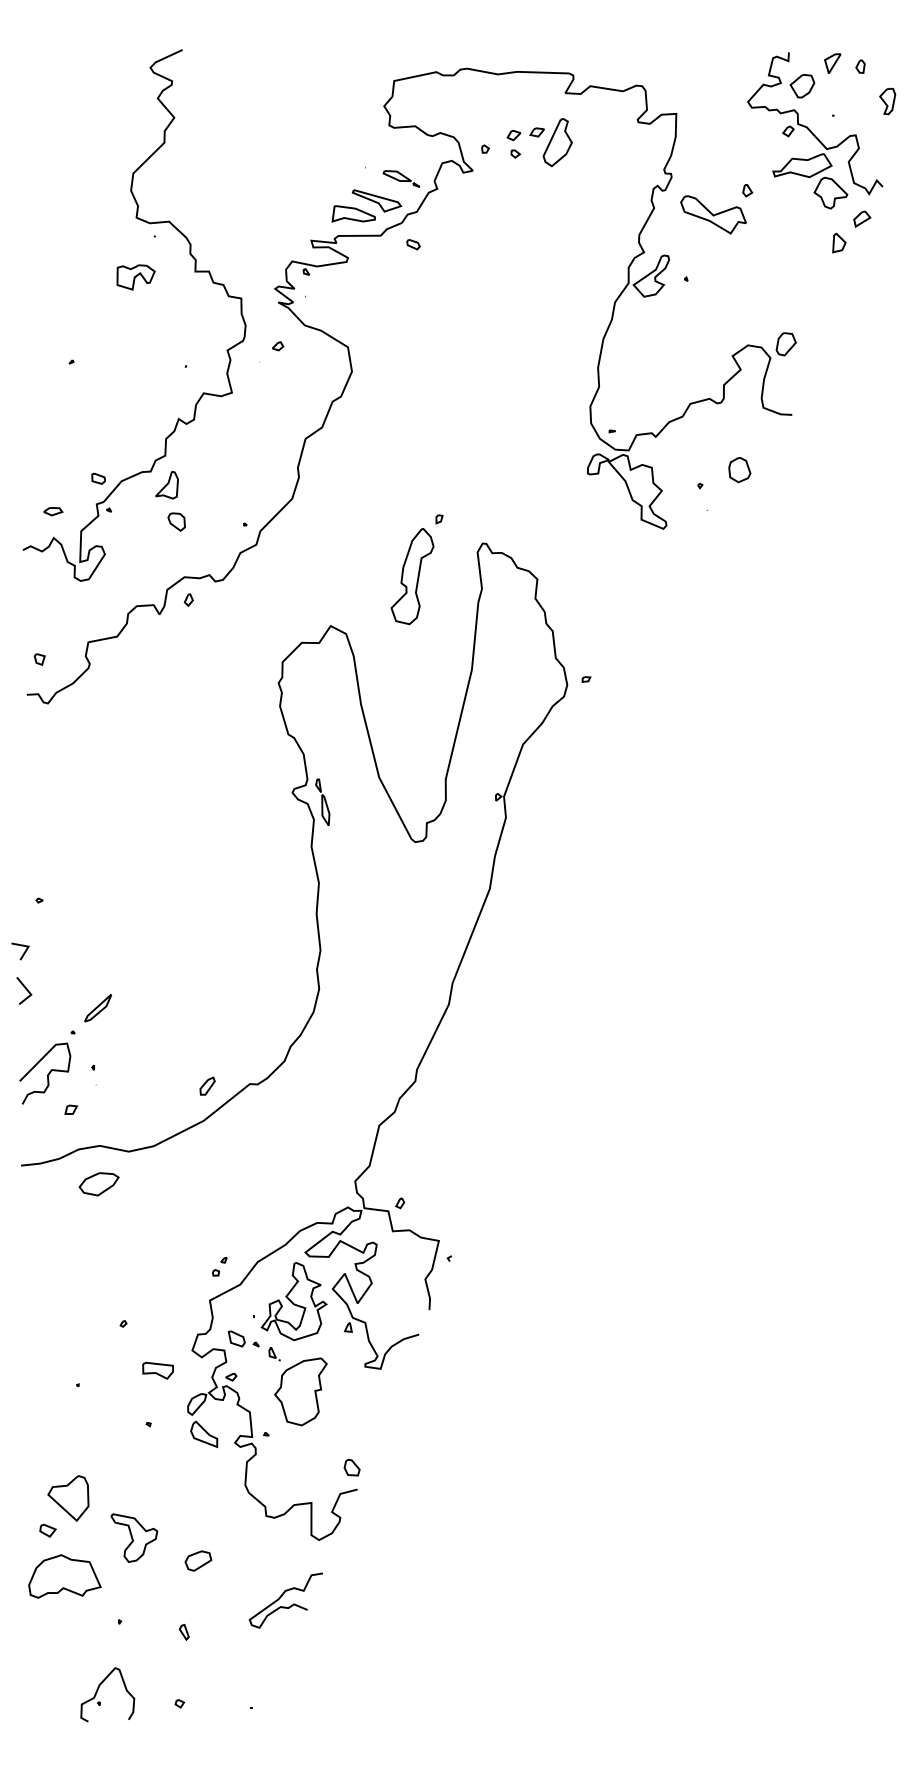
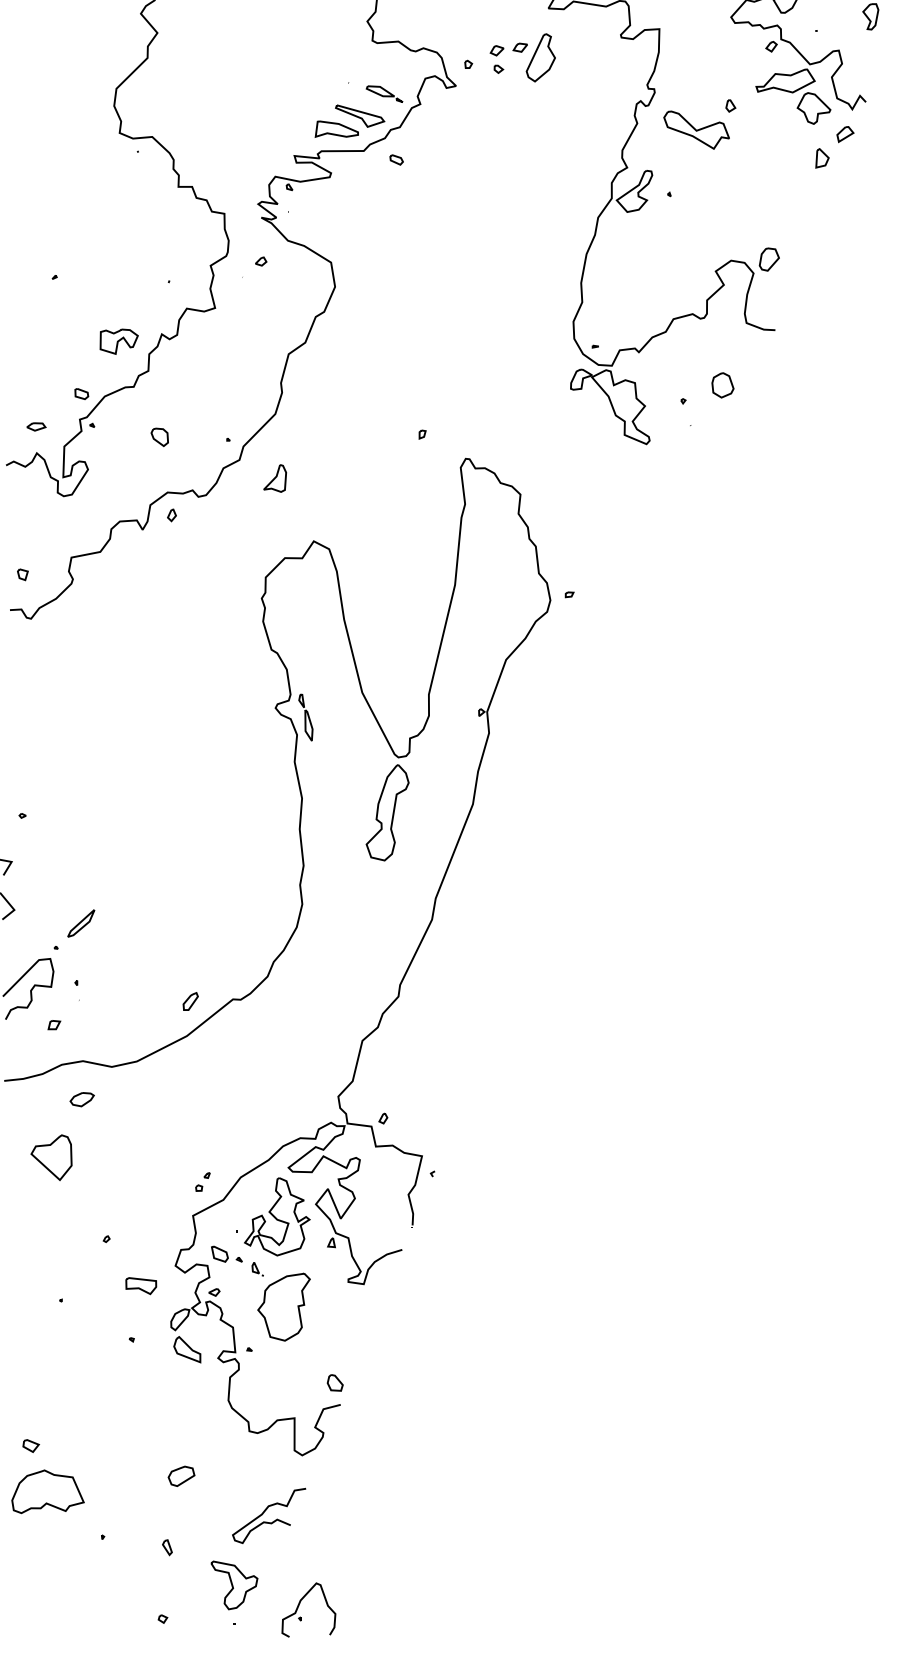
part: (135, 277) -> (118, 341), moved
part: (166, 484) -> (274, 477), moved
part: (412, 576) -> (387, 812), moved
part: (98, 1184) -> (81, 1099), size x0.6
part: (68, 1498) -> (51, 1157), moved
part: (134, 1537) -> (234, 1584), moved
part: (98, 1690) -> (299, 1605), moved

